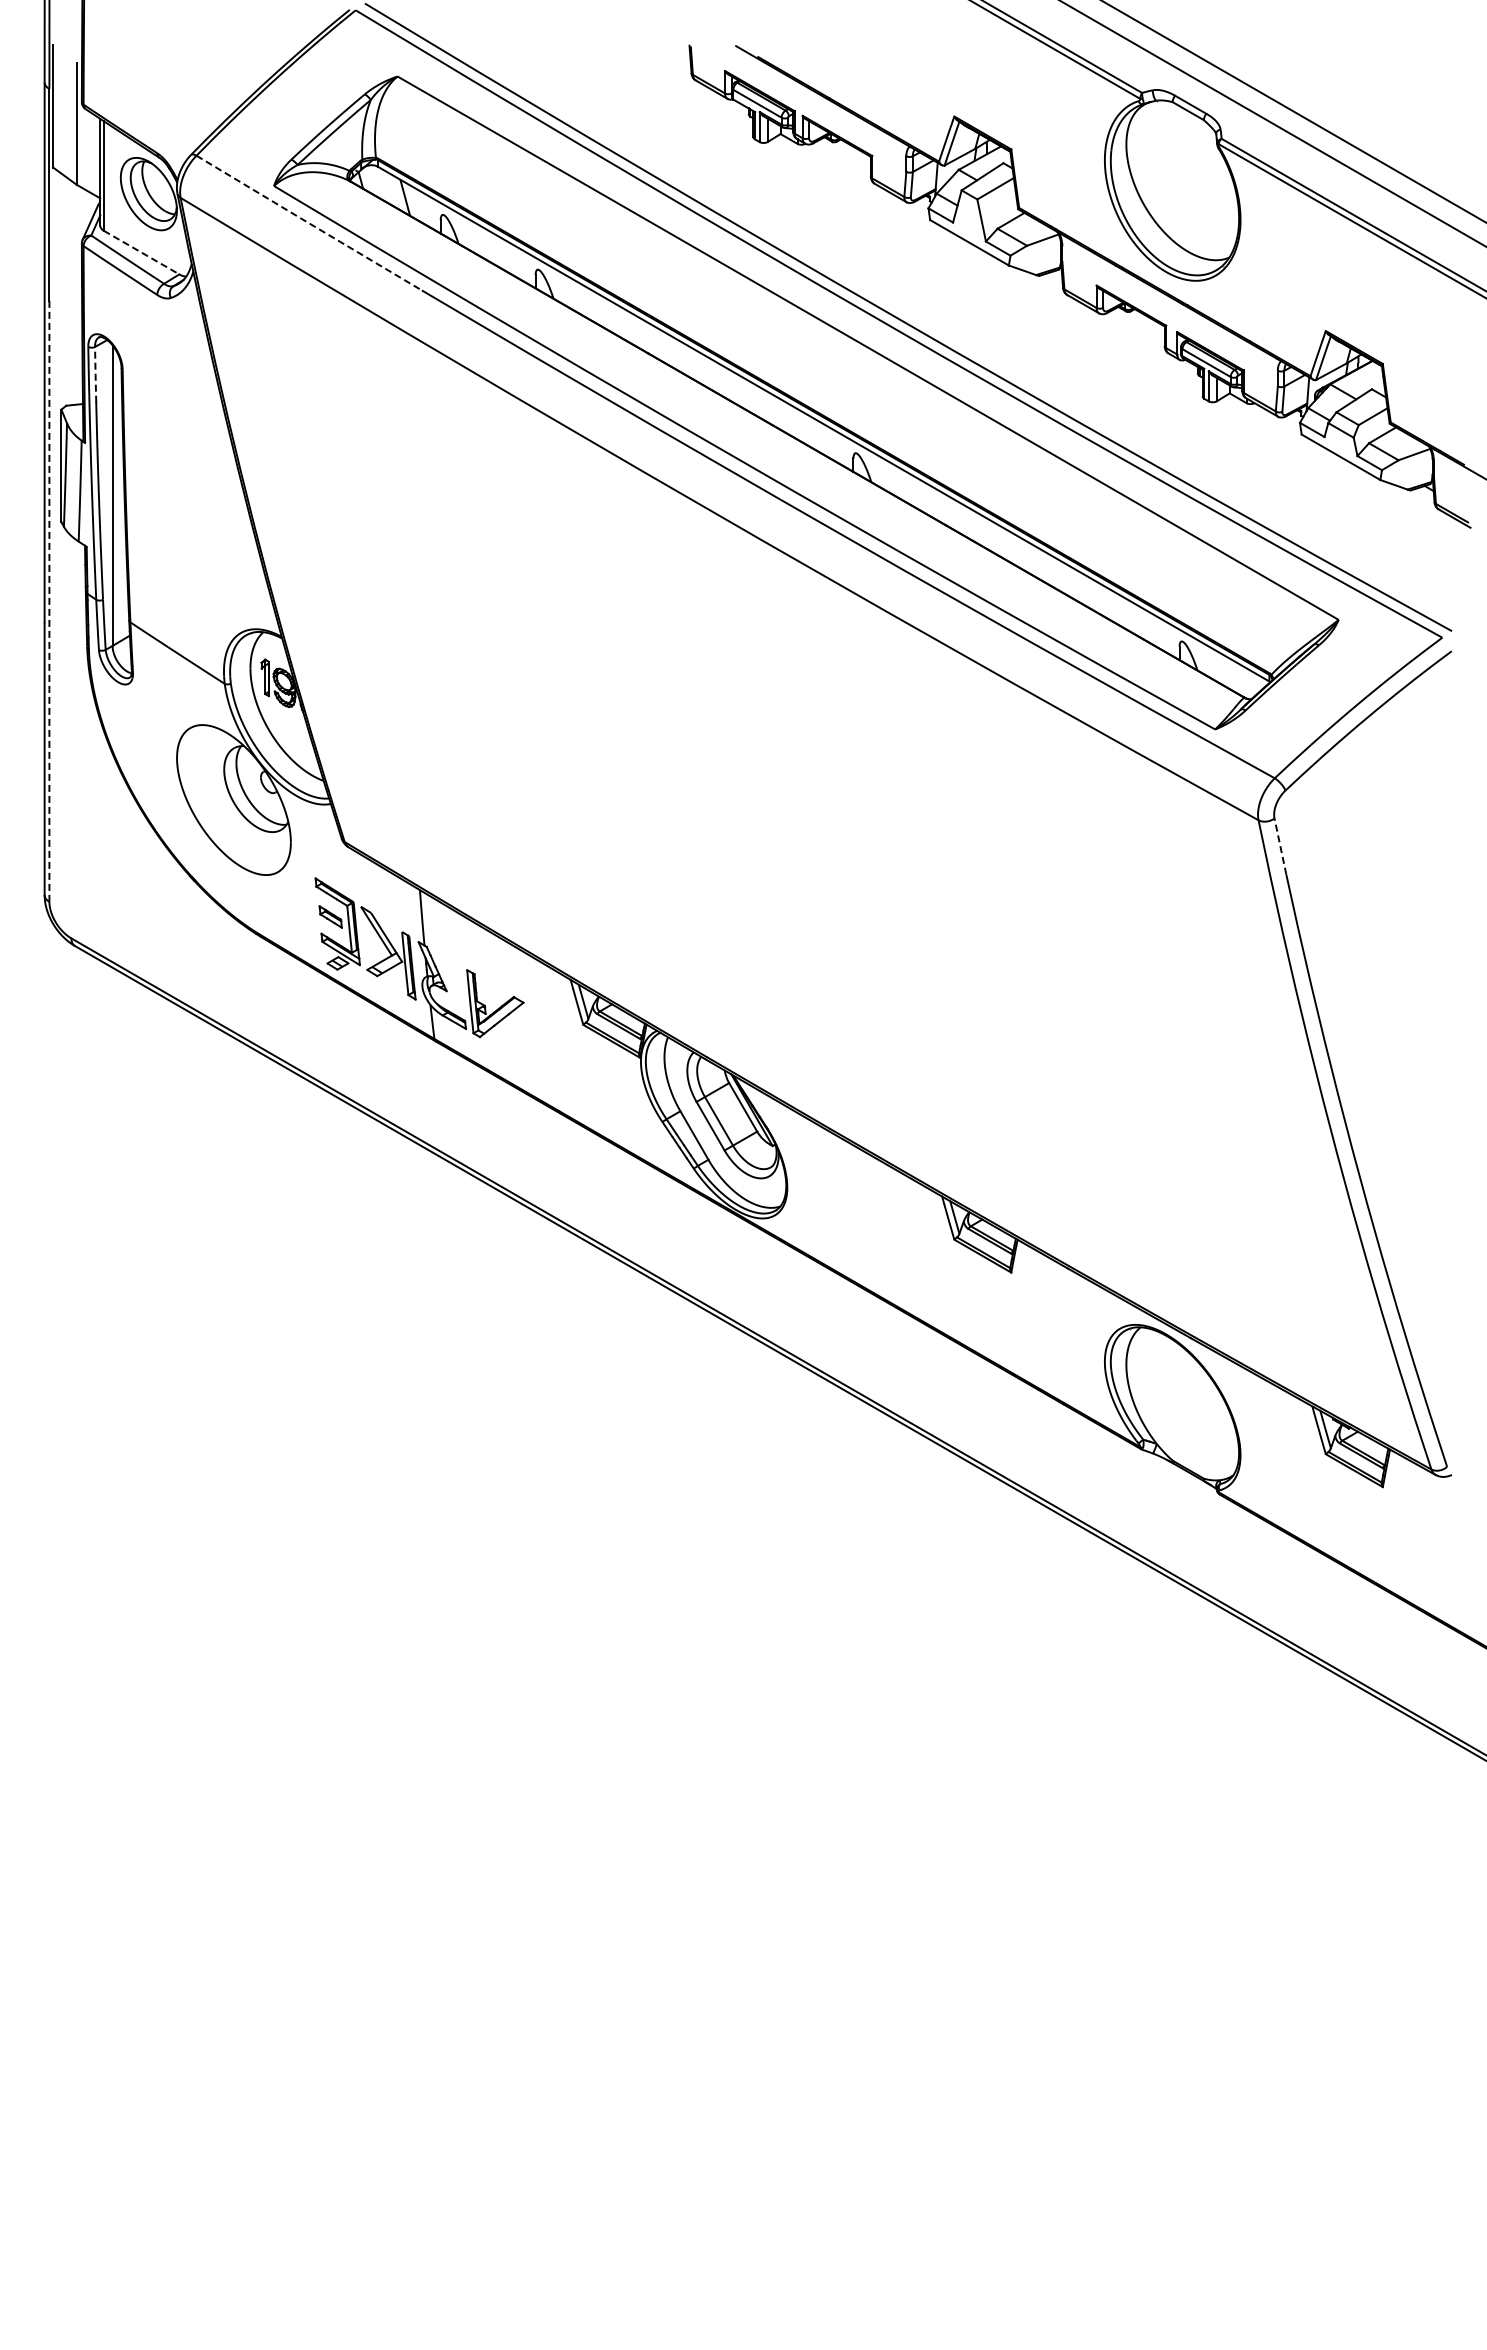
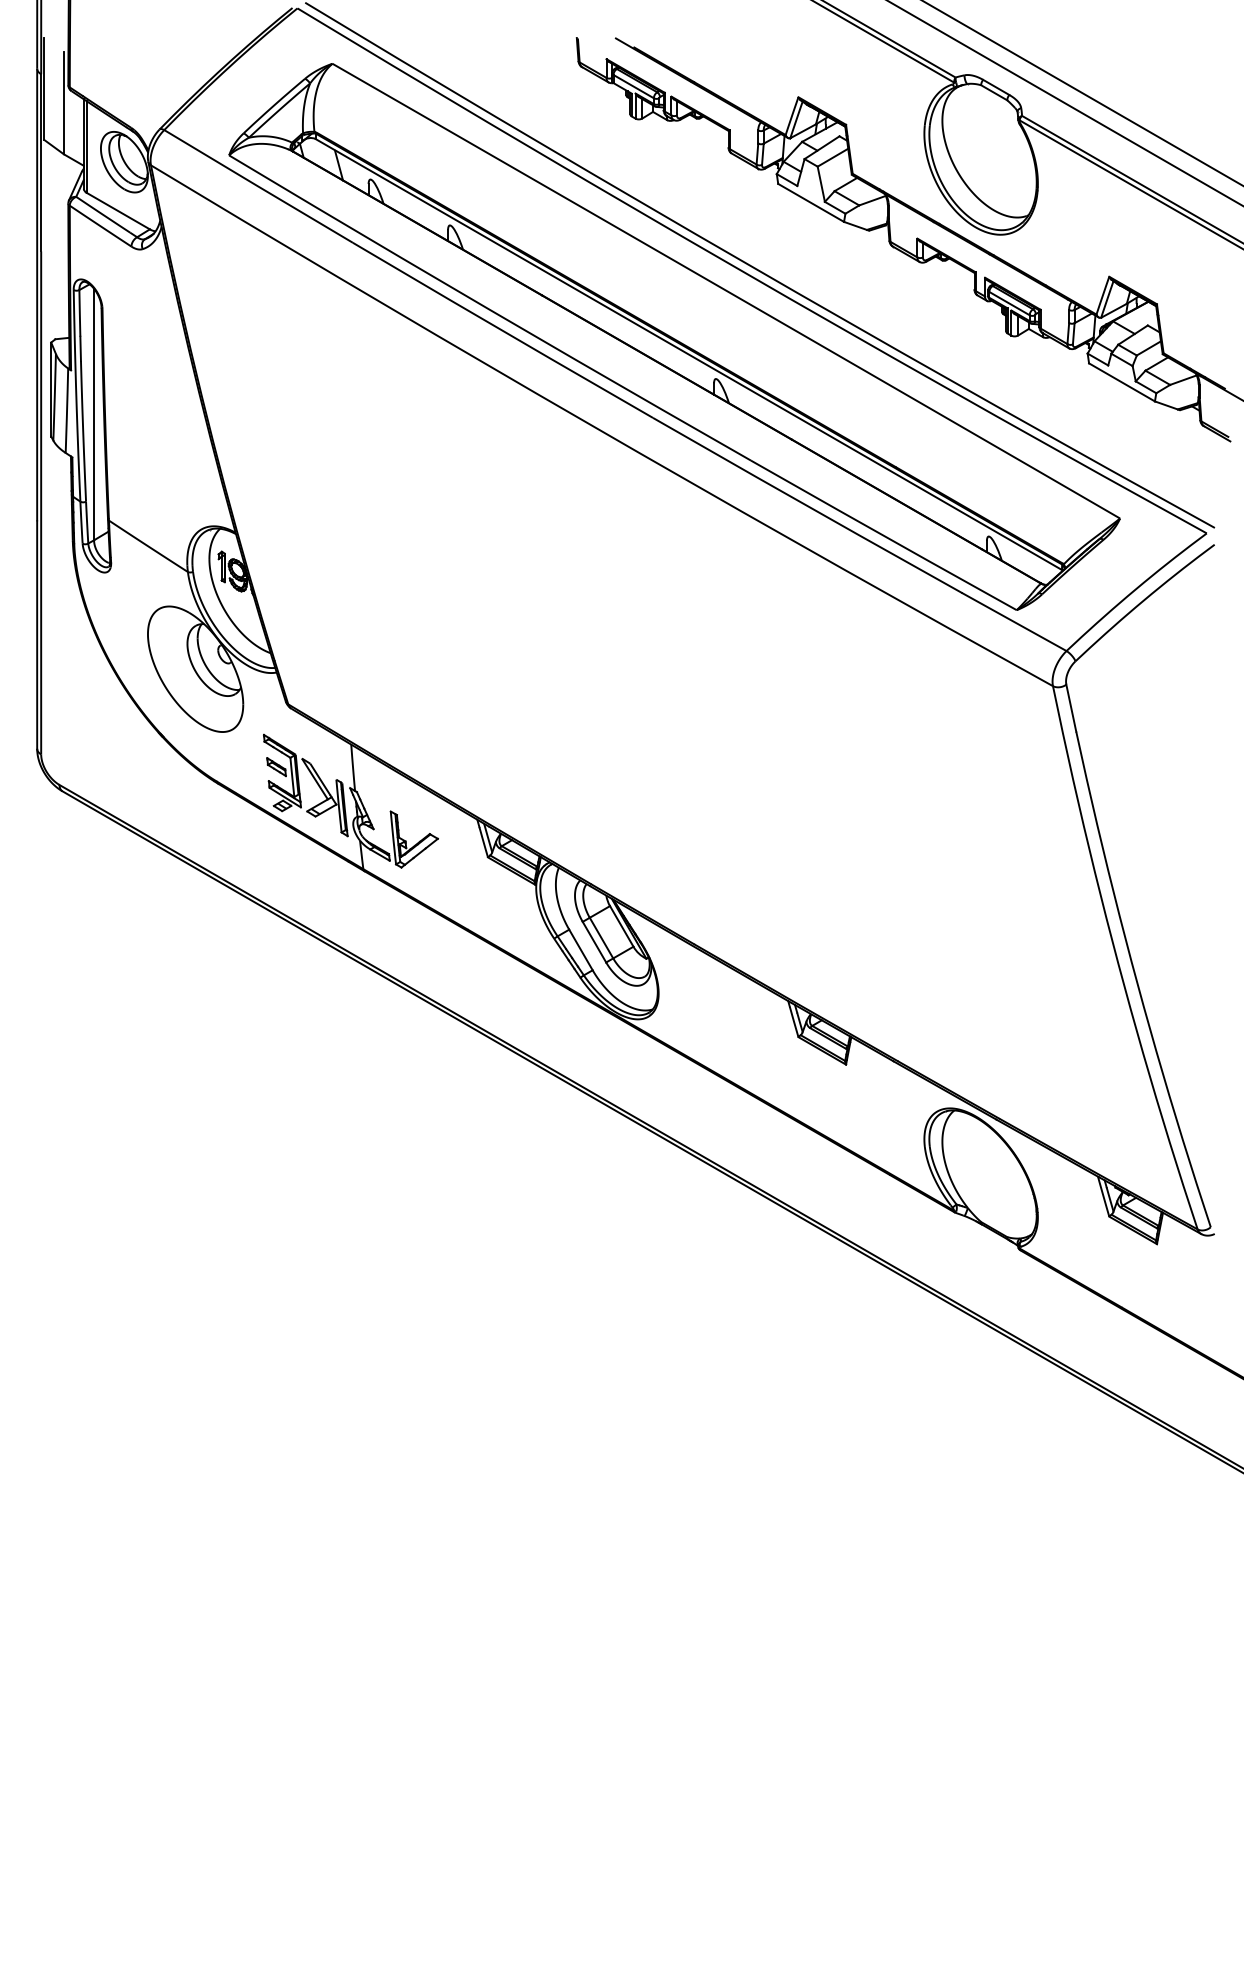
line: (308, 223) -> (257, 186), dashed -> solid
line: (141, 252) -> (118, 211), dashed -> solid
line: (95, 375) -> (79, 313), dashed -> solid
line: (49, 601) -> (41, 503), dashed -> solid
line: (1280, 846) -> (1071, 708), dashed -> solid

